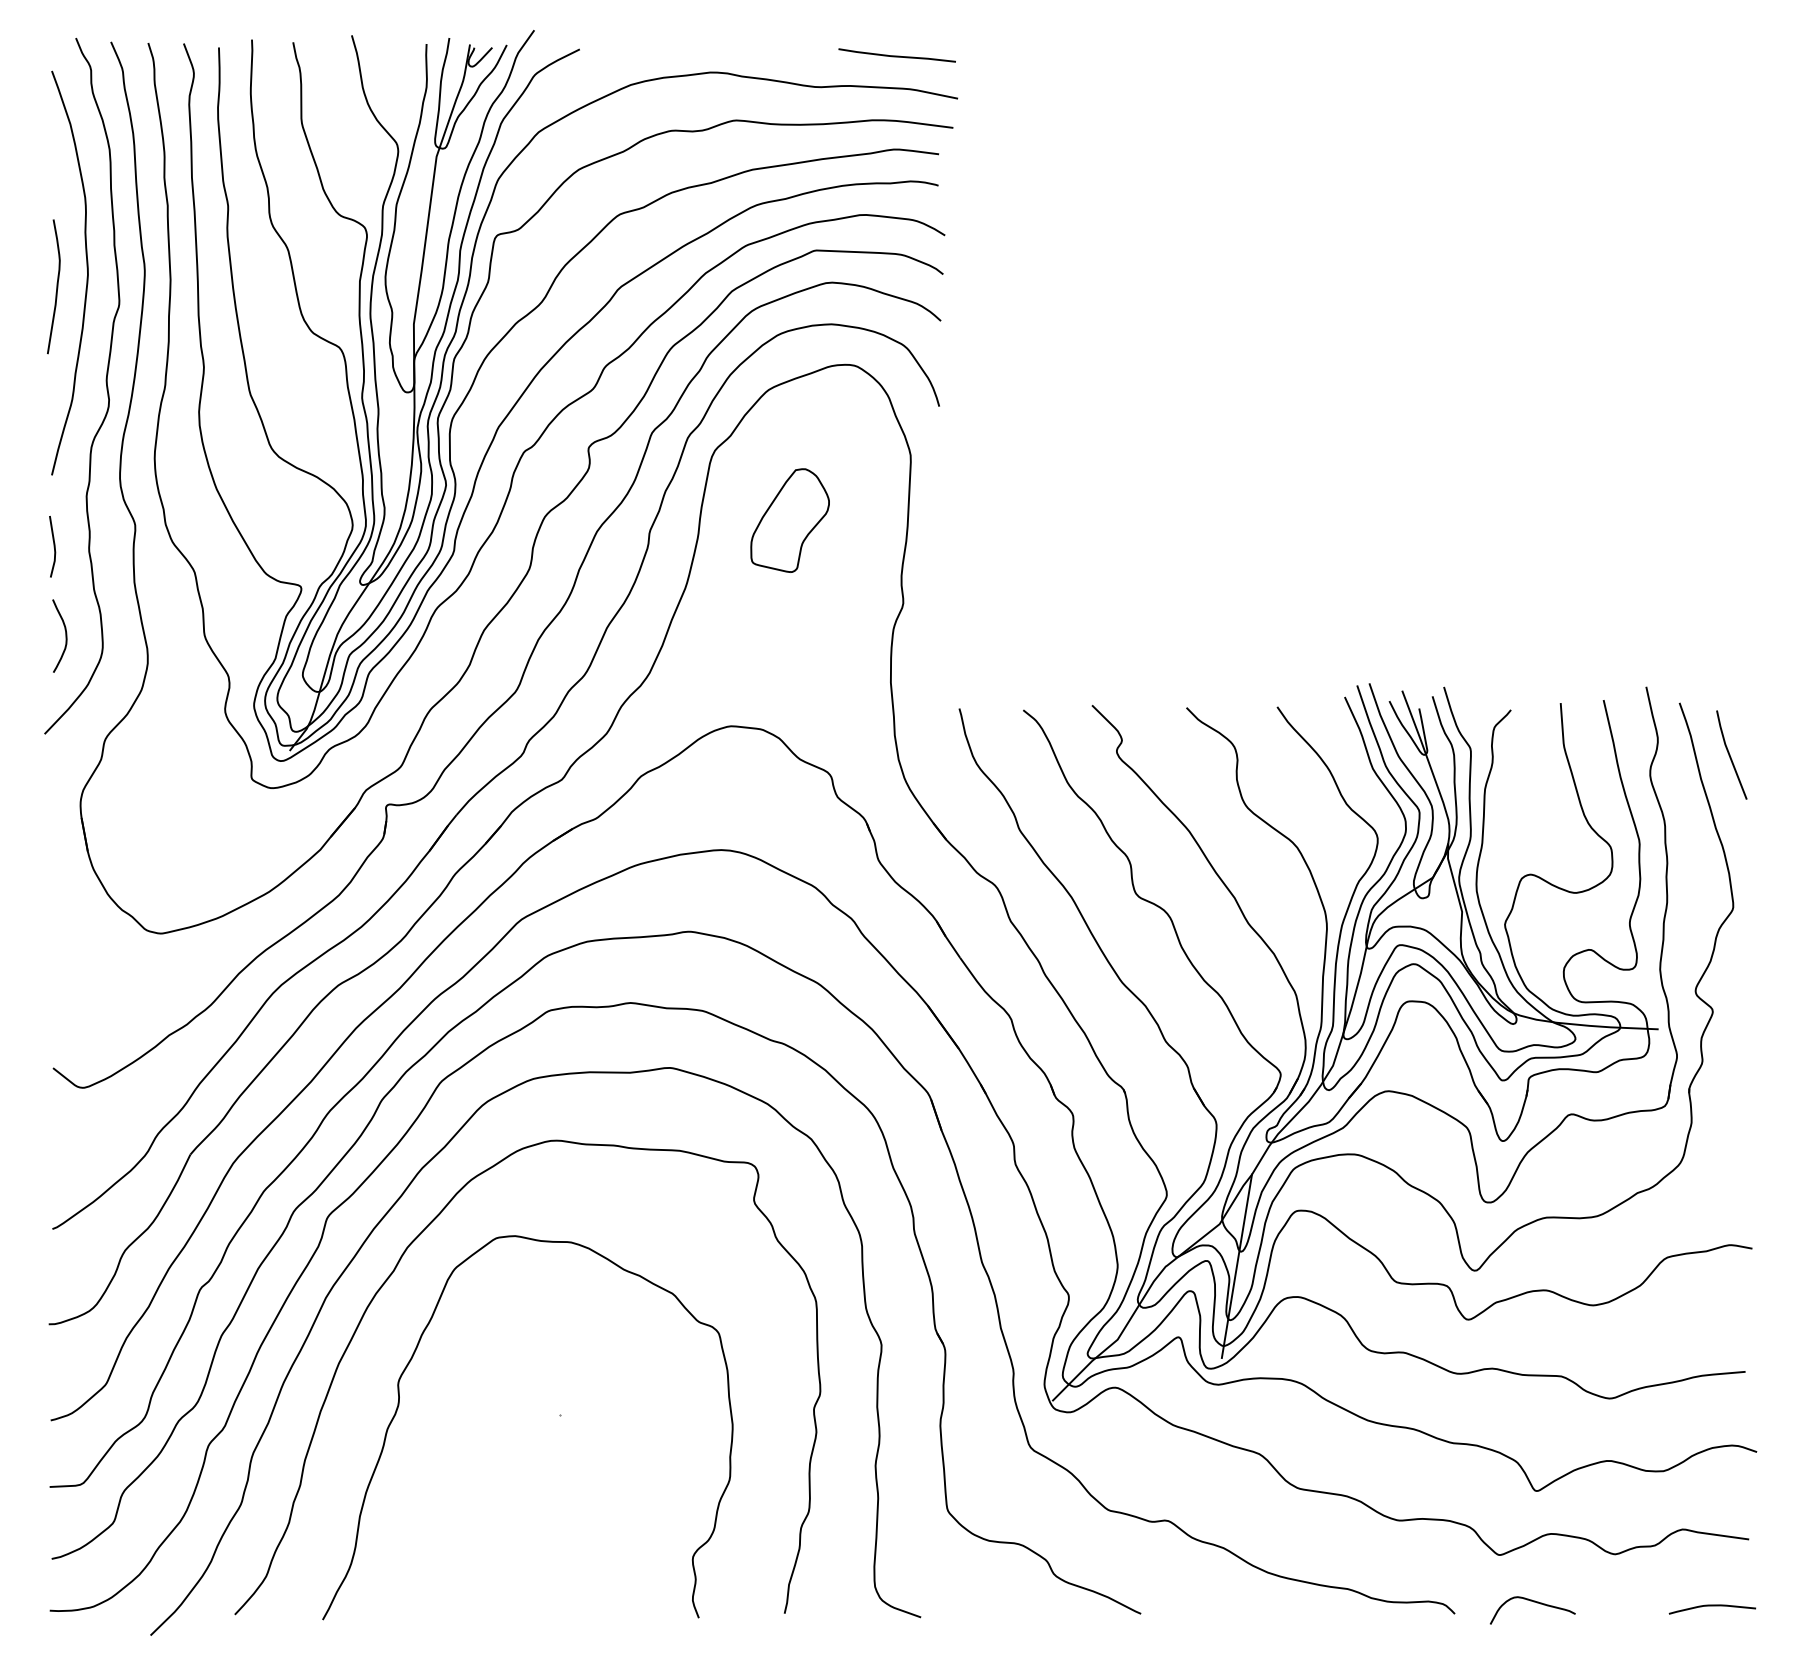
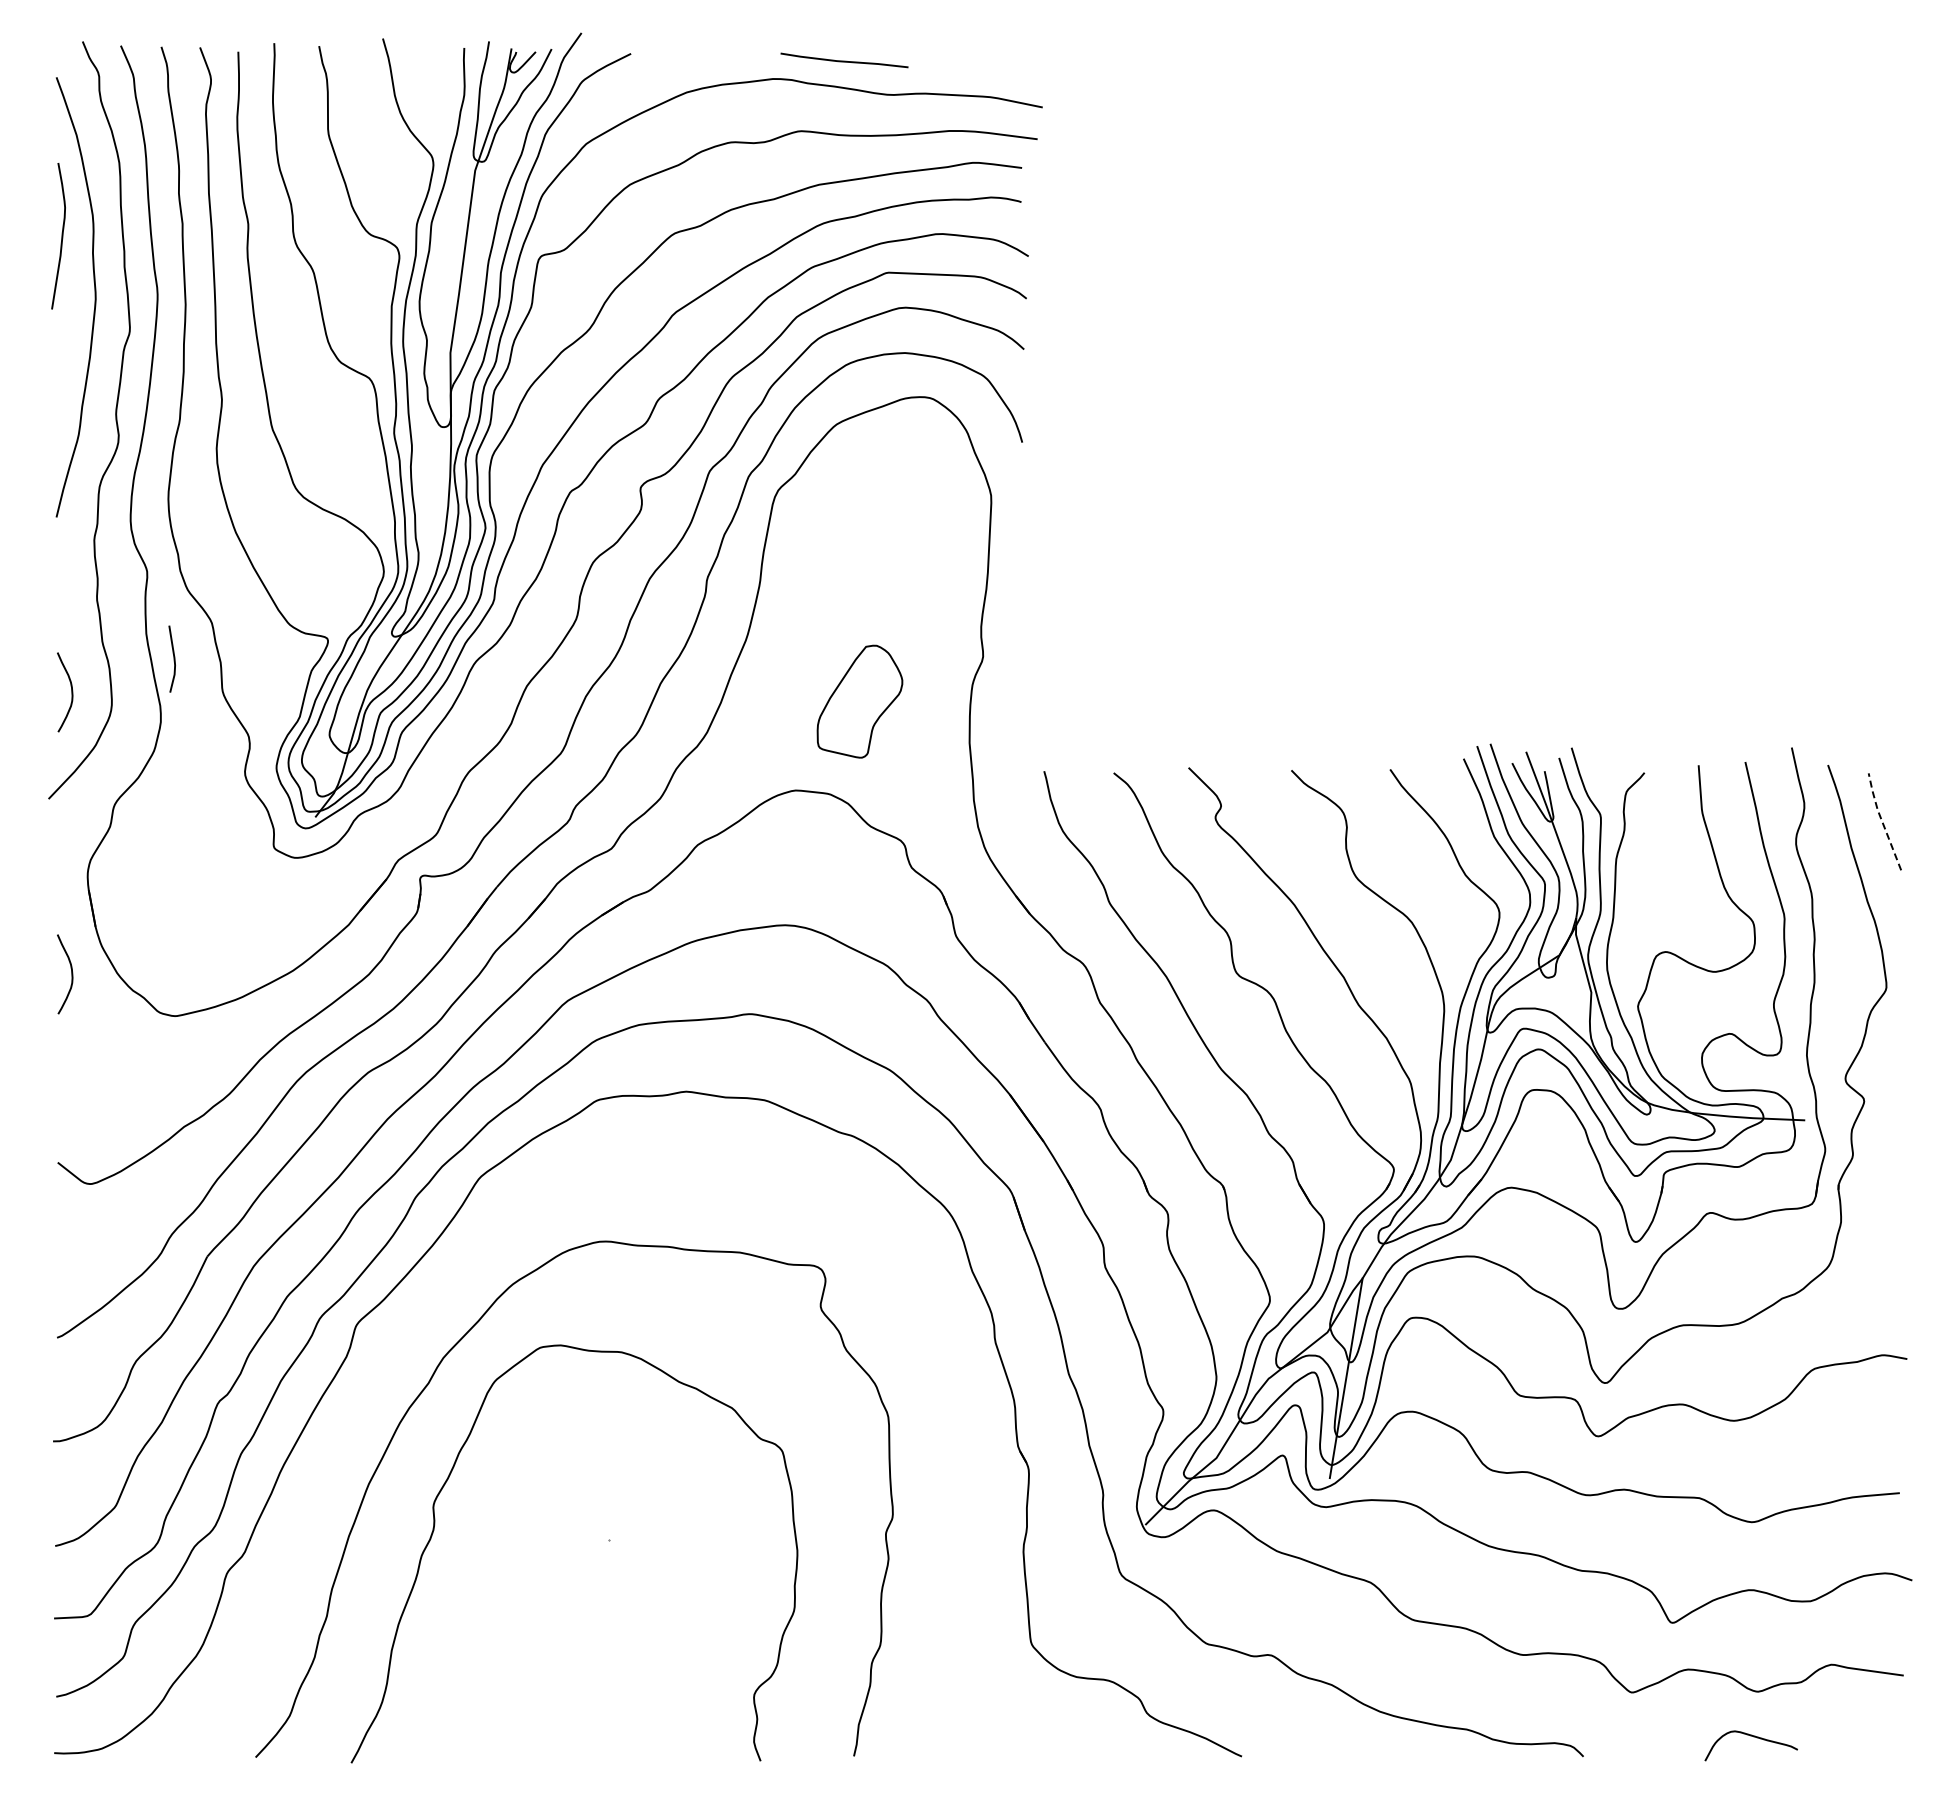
line: (897, 55) -> (844, 60), moved
curve: (56, 287) -> (61, 236), moved
part: (789, 520) -> (859, 701), moved
line: (53, 546) -> (173, 658), moved
line: (1729, 754) -> (1882, 821), solid -> dashed
curve: (65, 895) -> (71, 974), added
curve: (380, 1222) -> (414, 1330), removed
curve: (1534, 1602) -> (1753, 1737), moved
curve: (1712, 1606) -> (1863, 1748), removed

